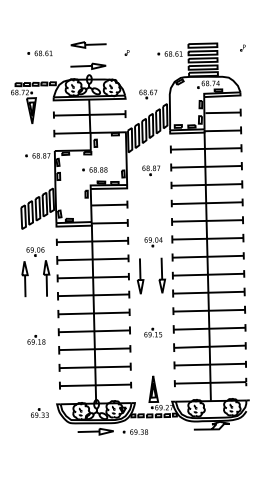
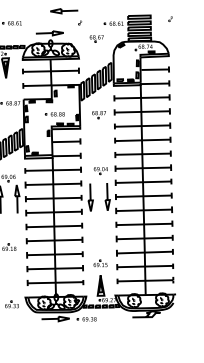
part: (88, 44) -> (64, 10), moved
part: (148, 94) -> (96, 38), moved
part: (153, 332) -> (100, 263), moved

